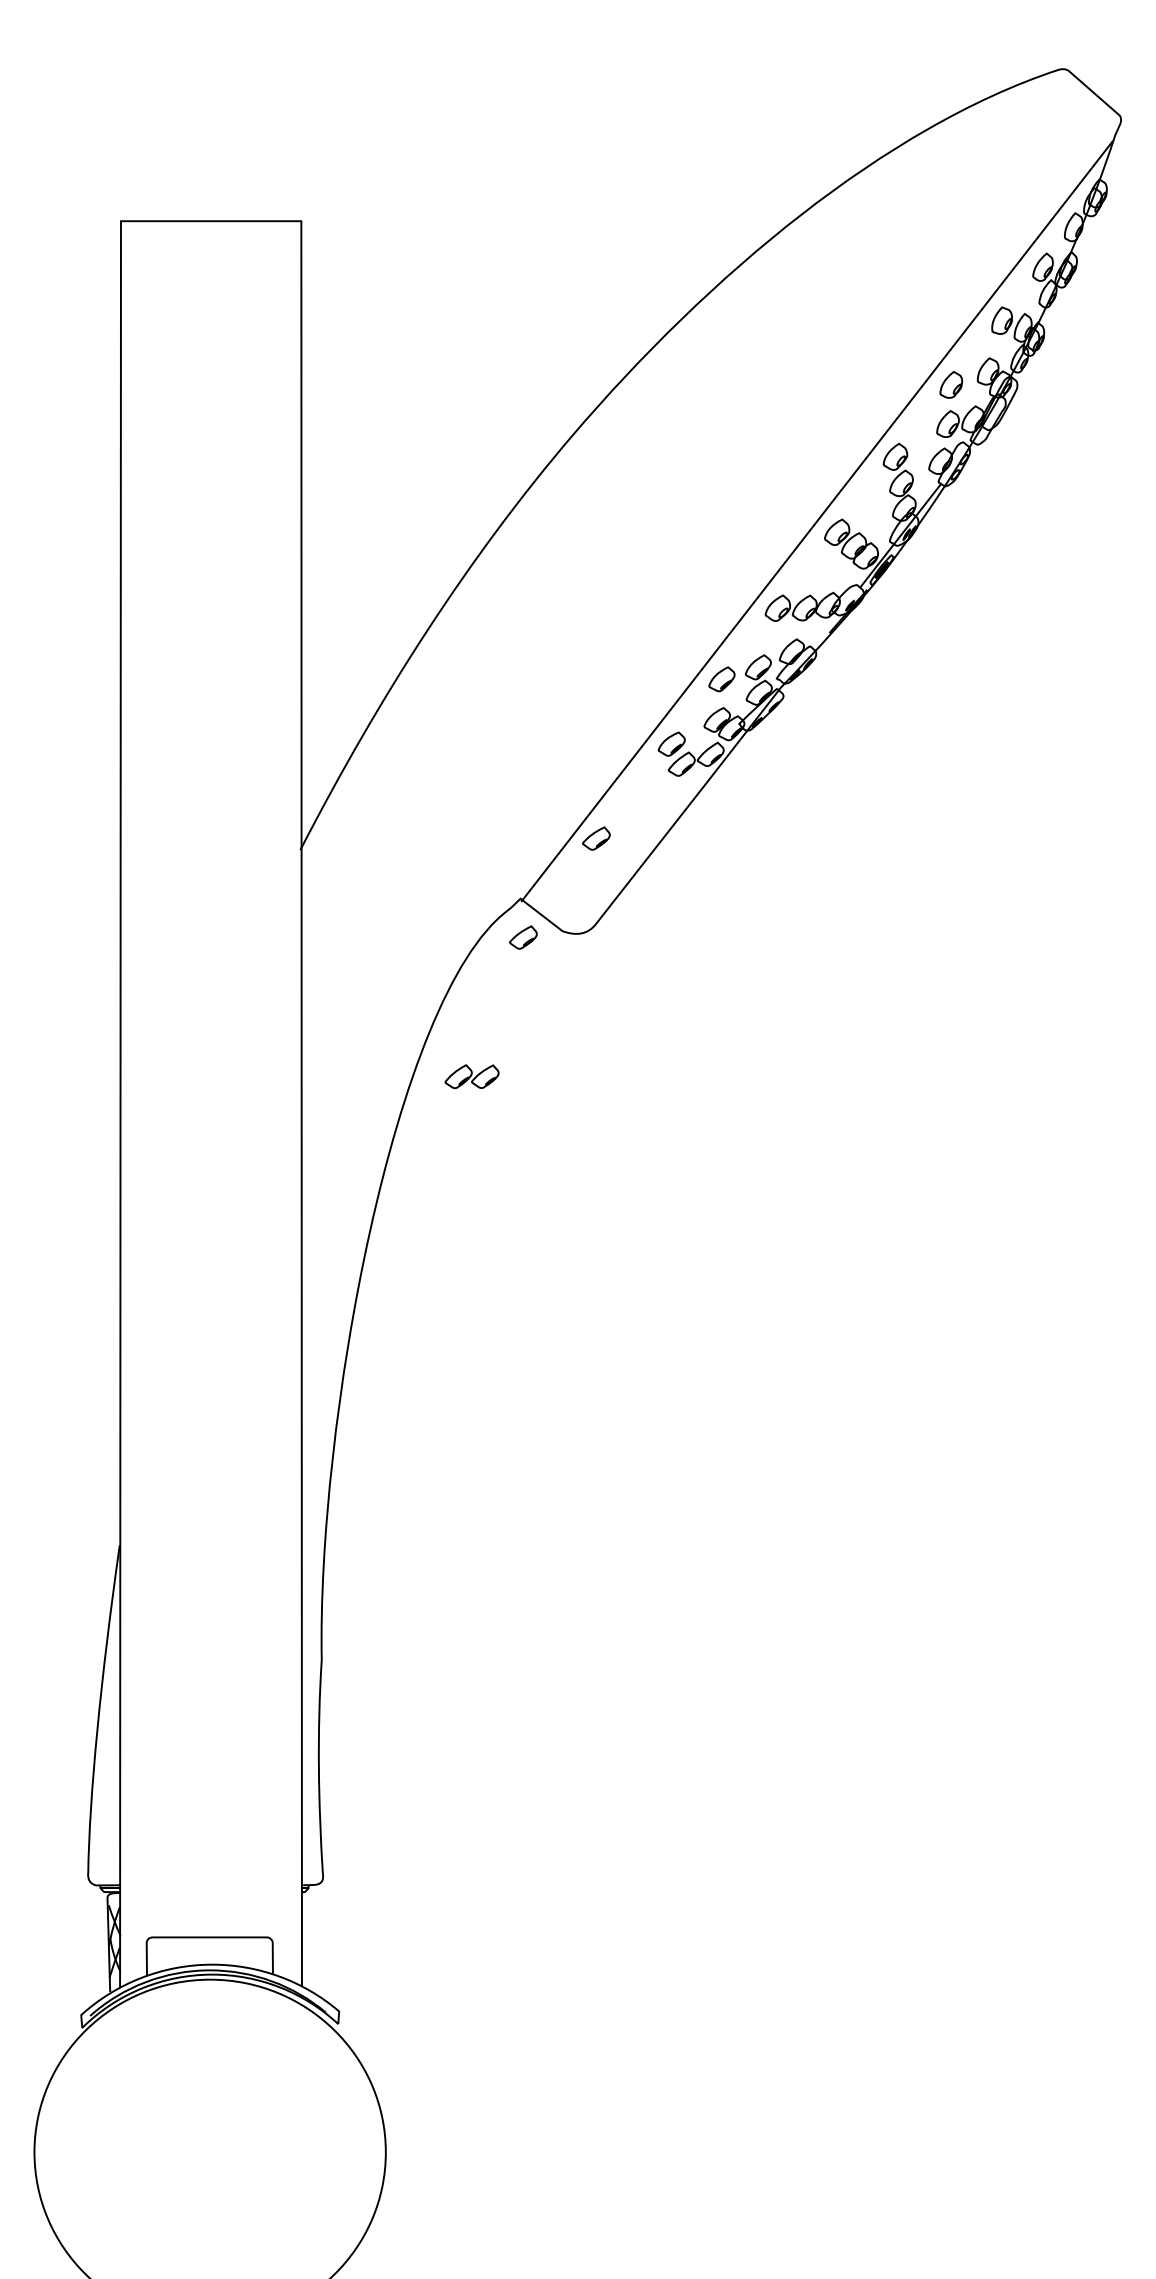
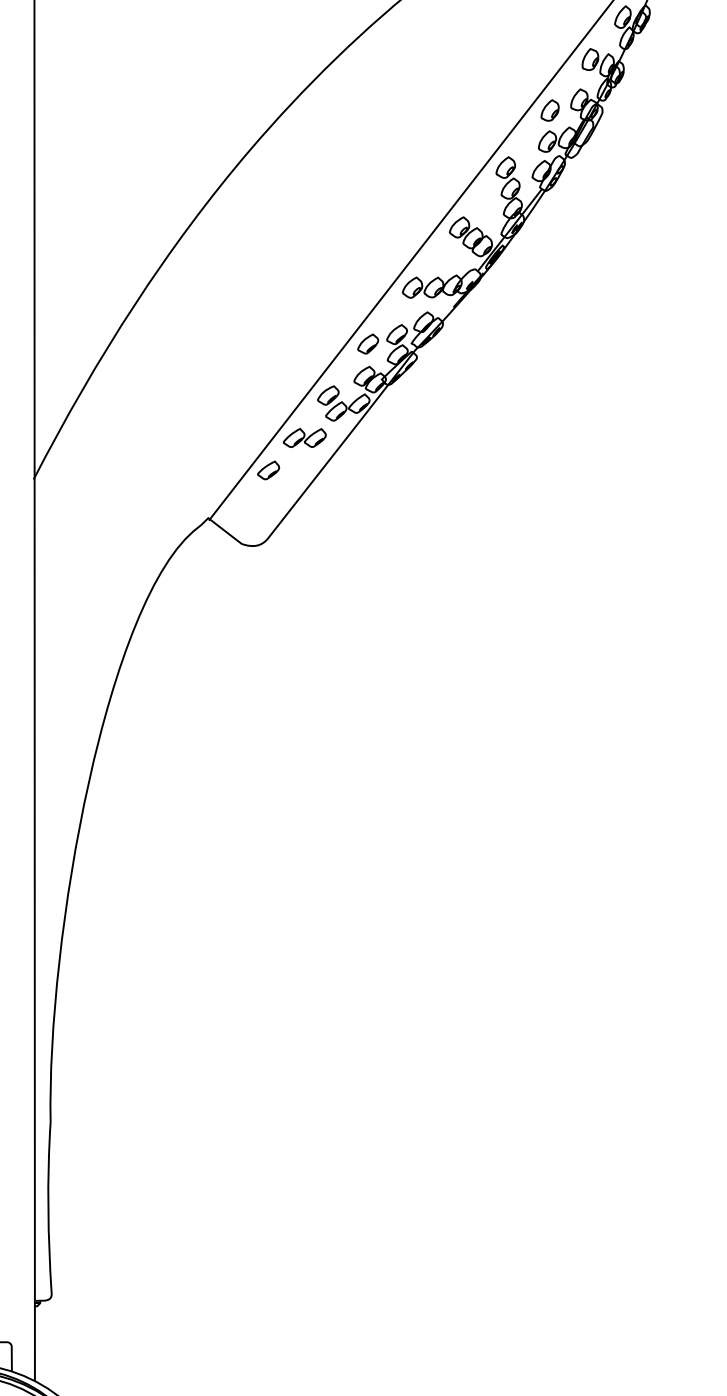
part: (523, 937) -> (210, 548), removed
part: (471, 1076) -> (304, 437), moved

